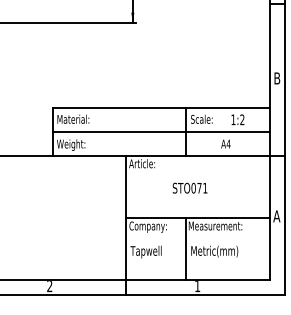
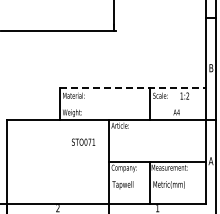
line: (161, 108) -> (133, 88), solid -> dashed
line: (160, 132) -> (132, 104), removed
text: (190, 187) -> (83, 141), moved

